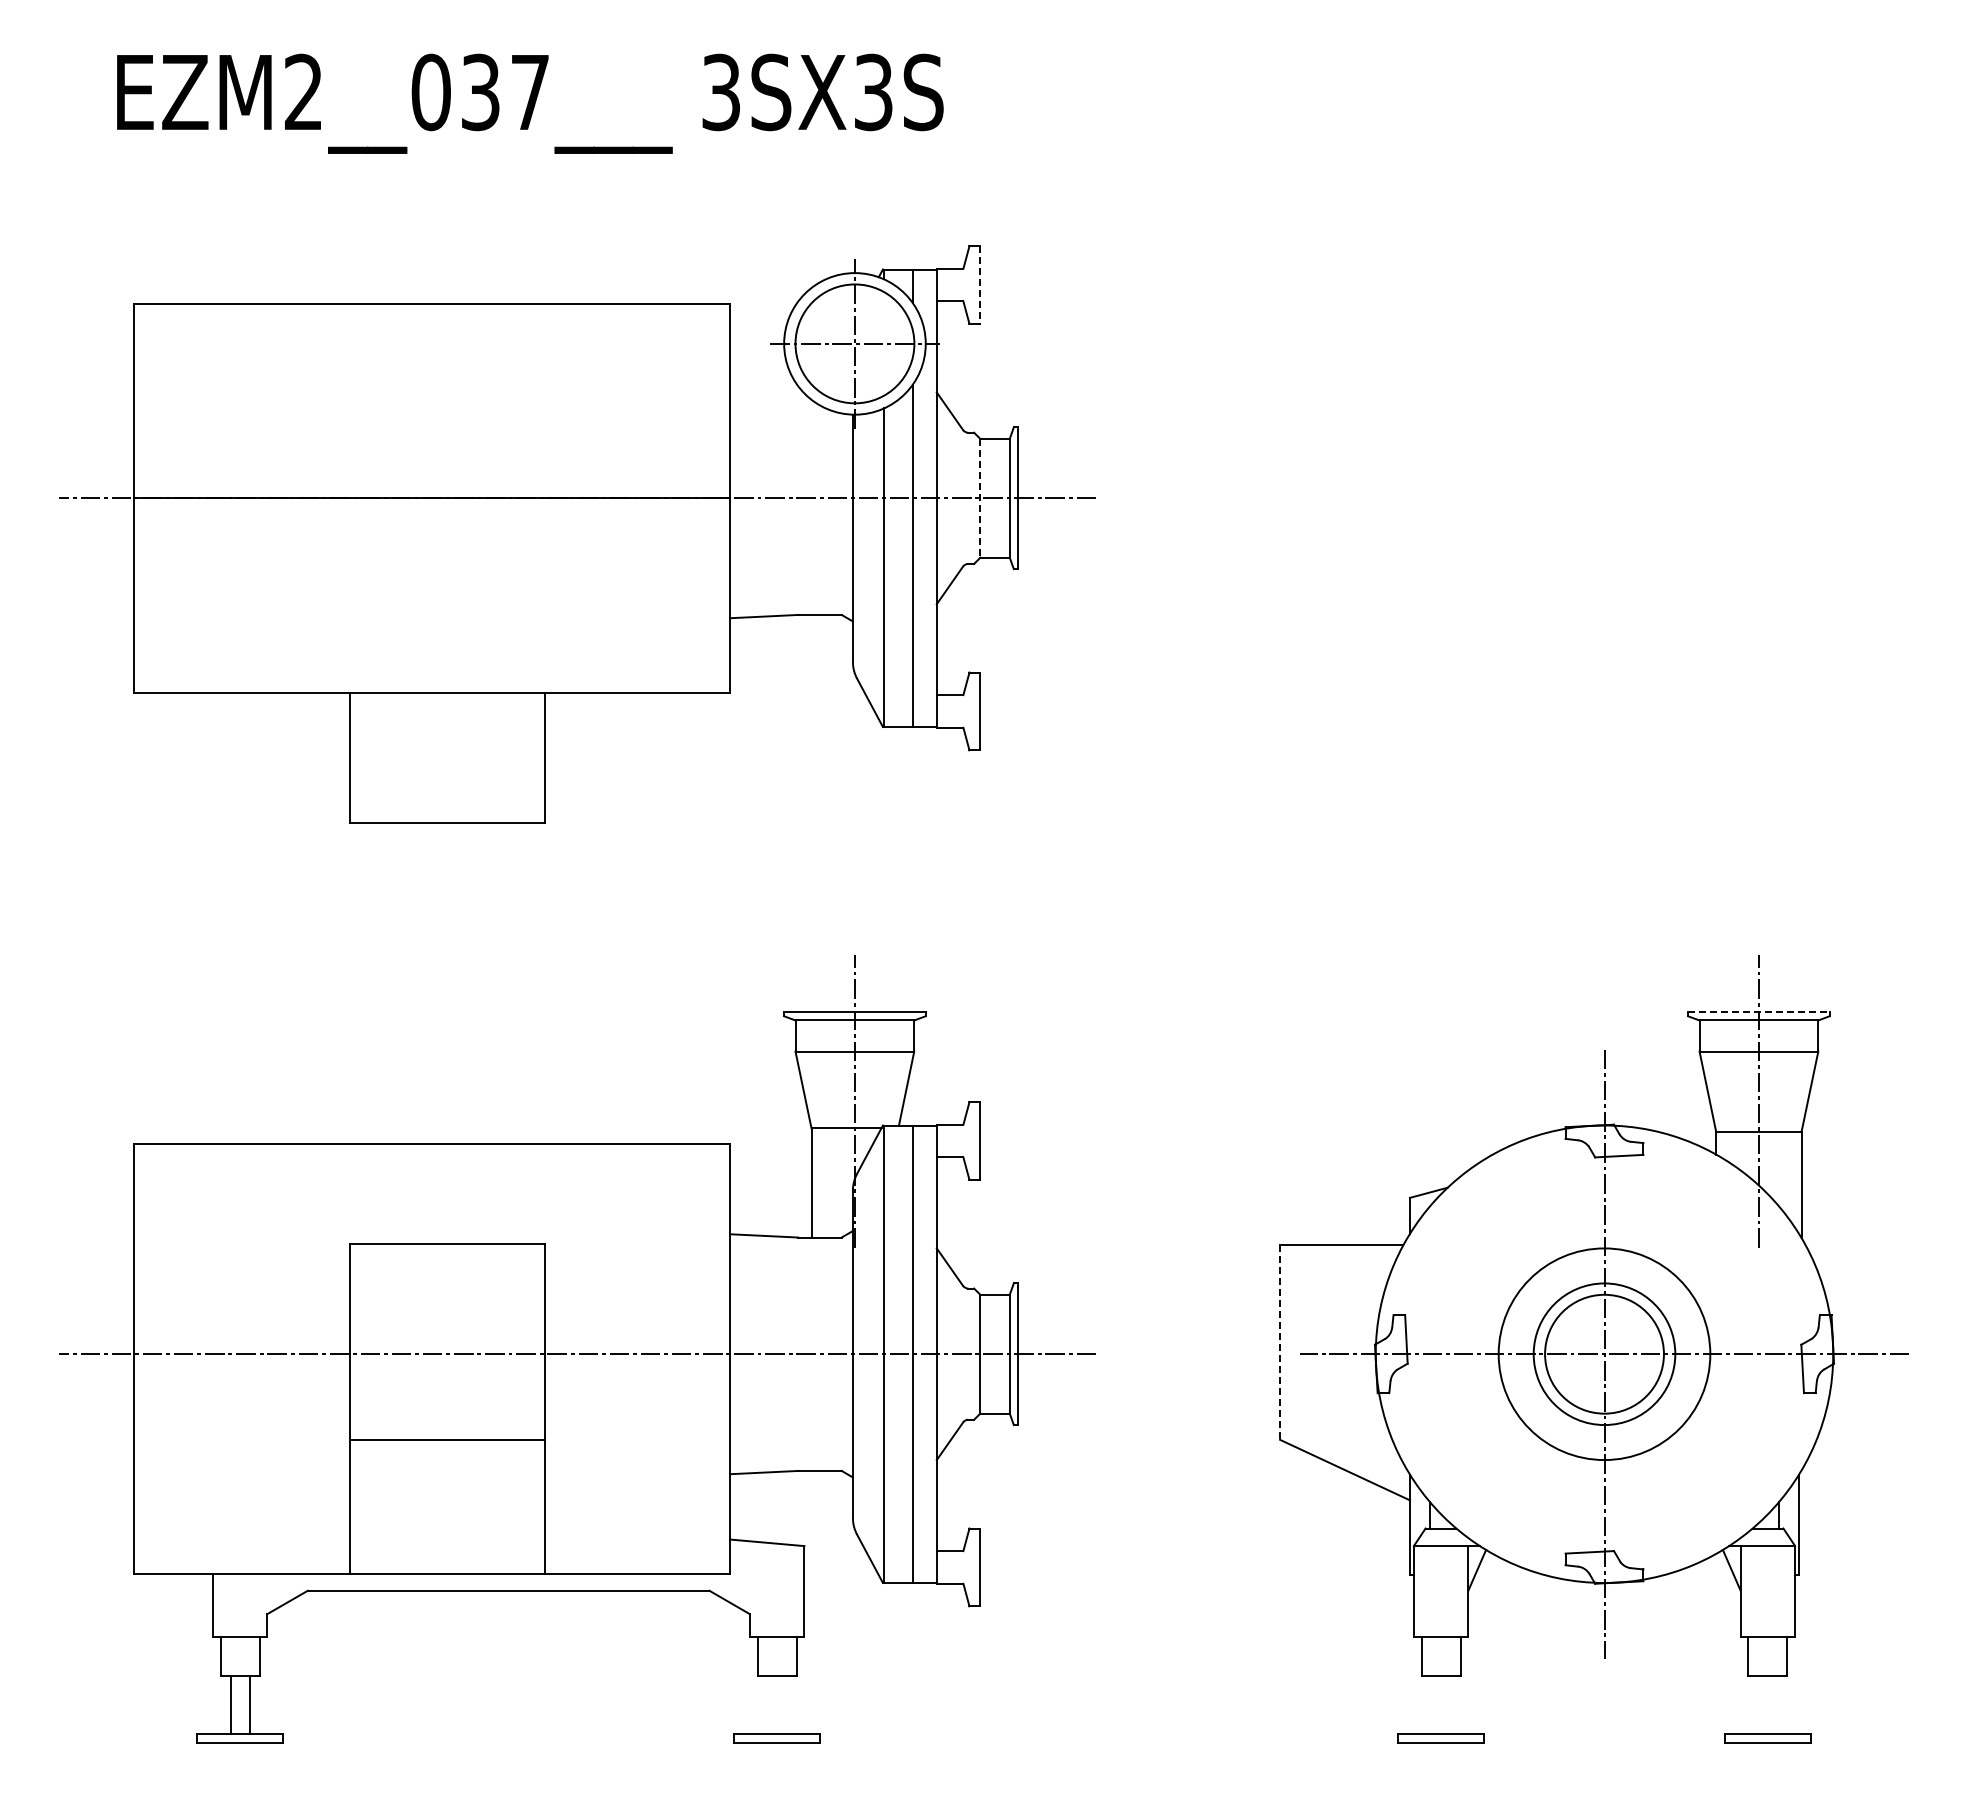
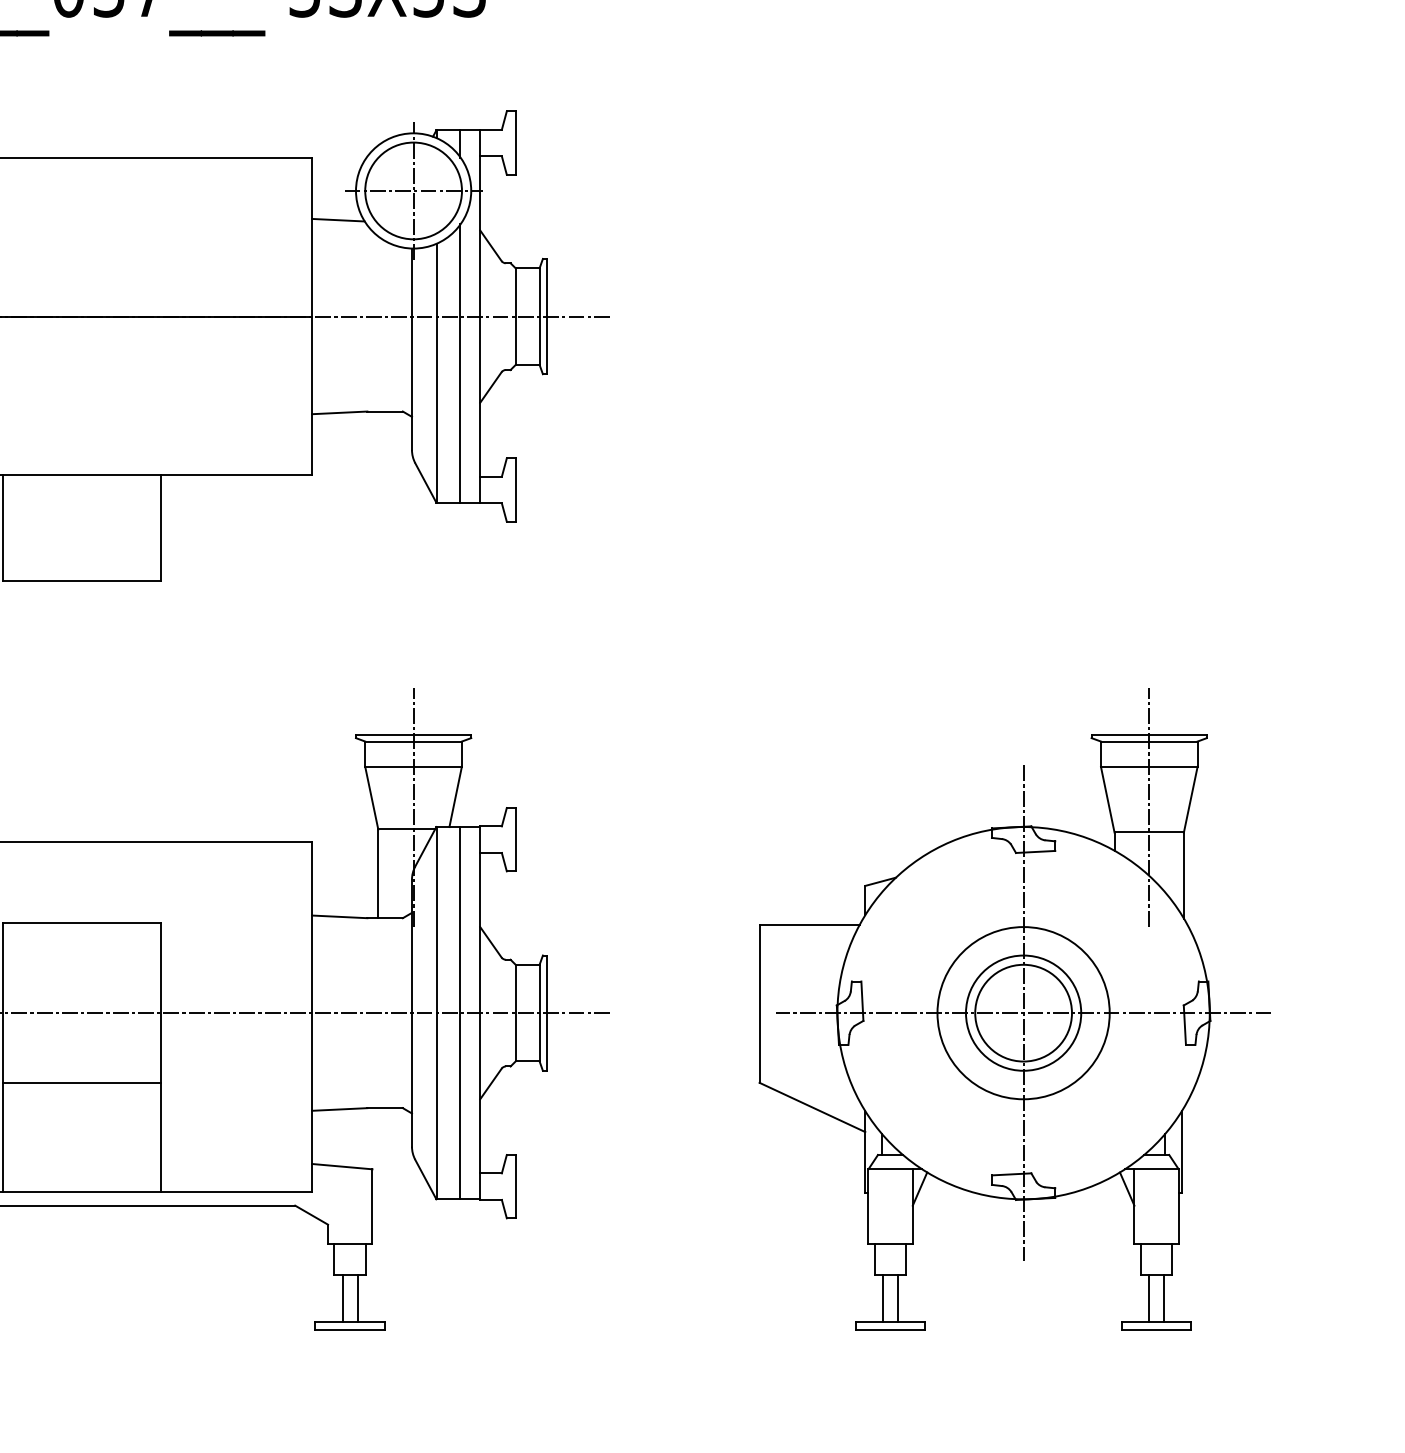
line: (980, 285) -> (515, 143), dashed -> solid
line: (762, 379) -> (338, 219), added
line: (980, 498) -> (515, 316), dashed -> solid
line: (1758, 1011) -> (1148, 734), dashed -> solid
line: (1280, 1343) -> (759, 1004), dashed -> solid
line: (767, 1704) -> (342, 1298), added
line: (786, 1704) -> (357, 1298), added
line: (1431, 1704) -> (882, 1298), added
line: (1450, 1704) -> (898, 1298), added
line: (1758, 1704) -> (1148, 1298), added
line: (1777, 1704) -> (1164, 1298), added

